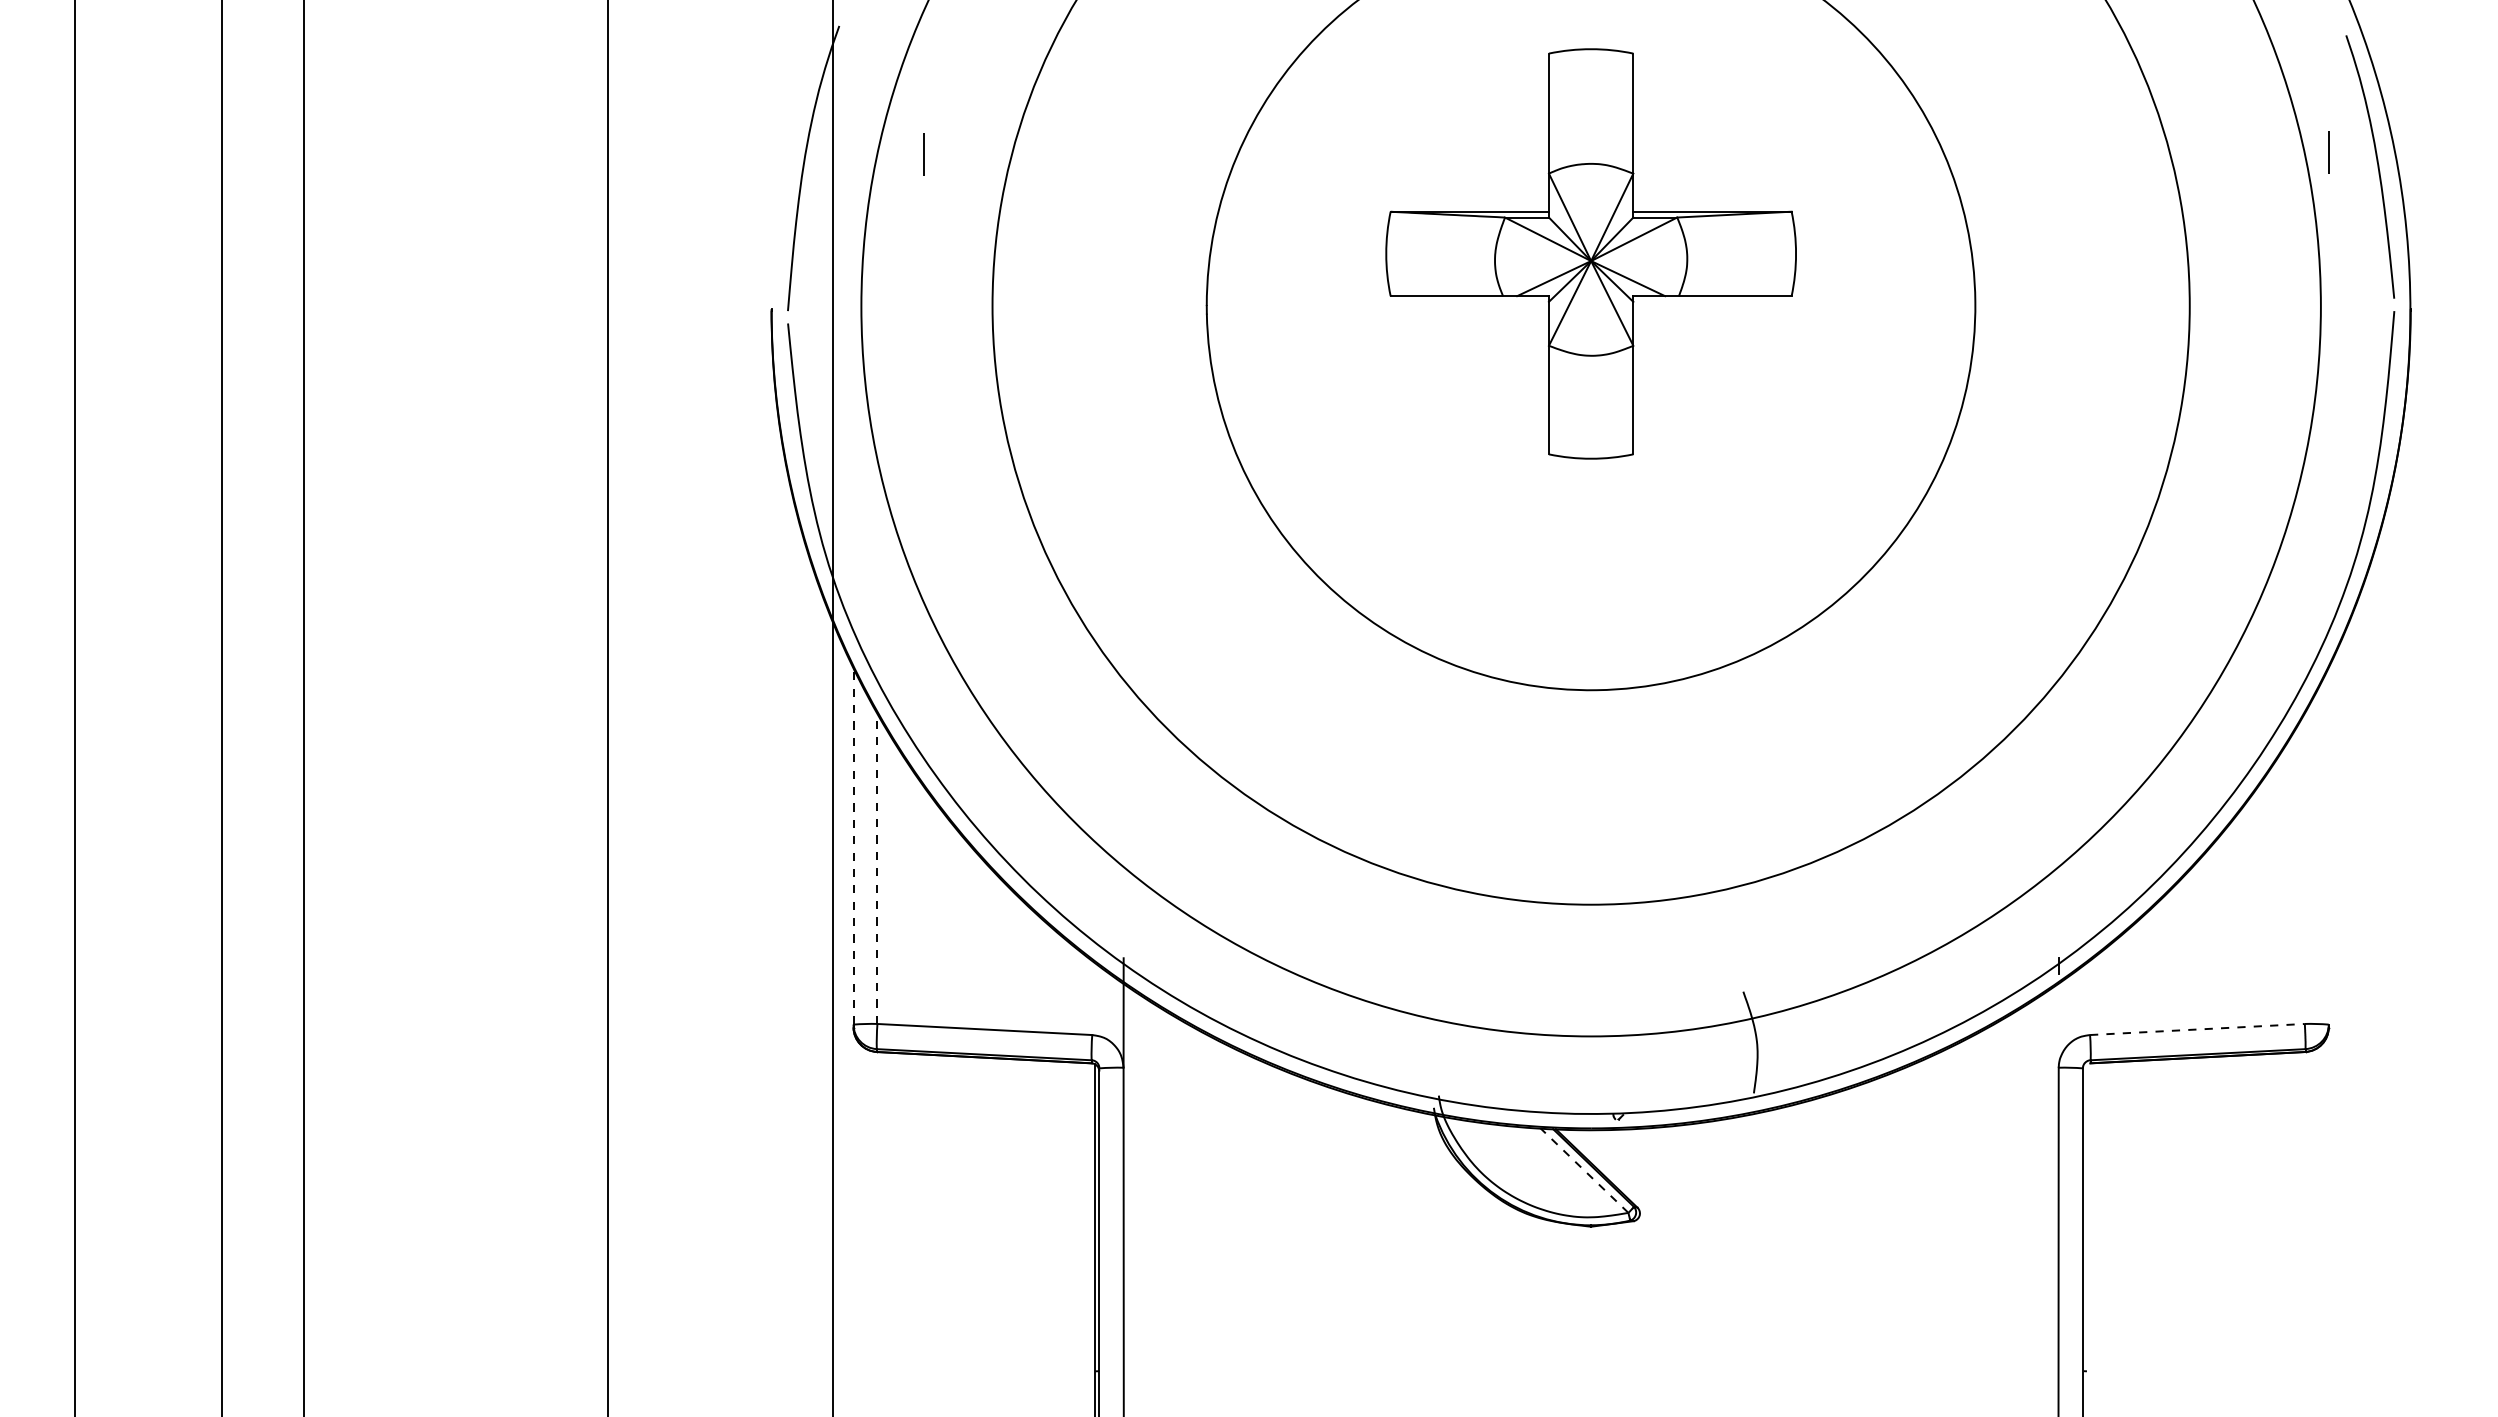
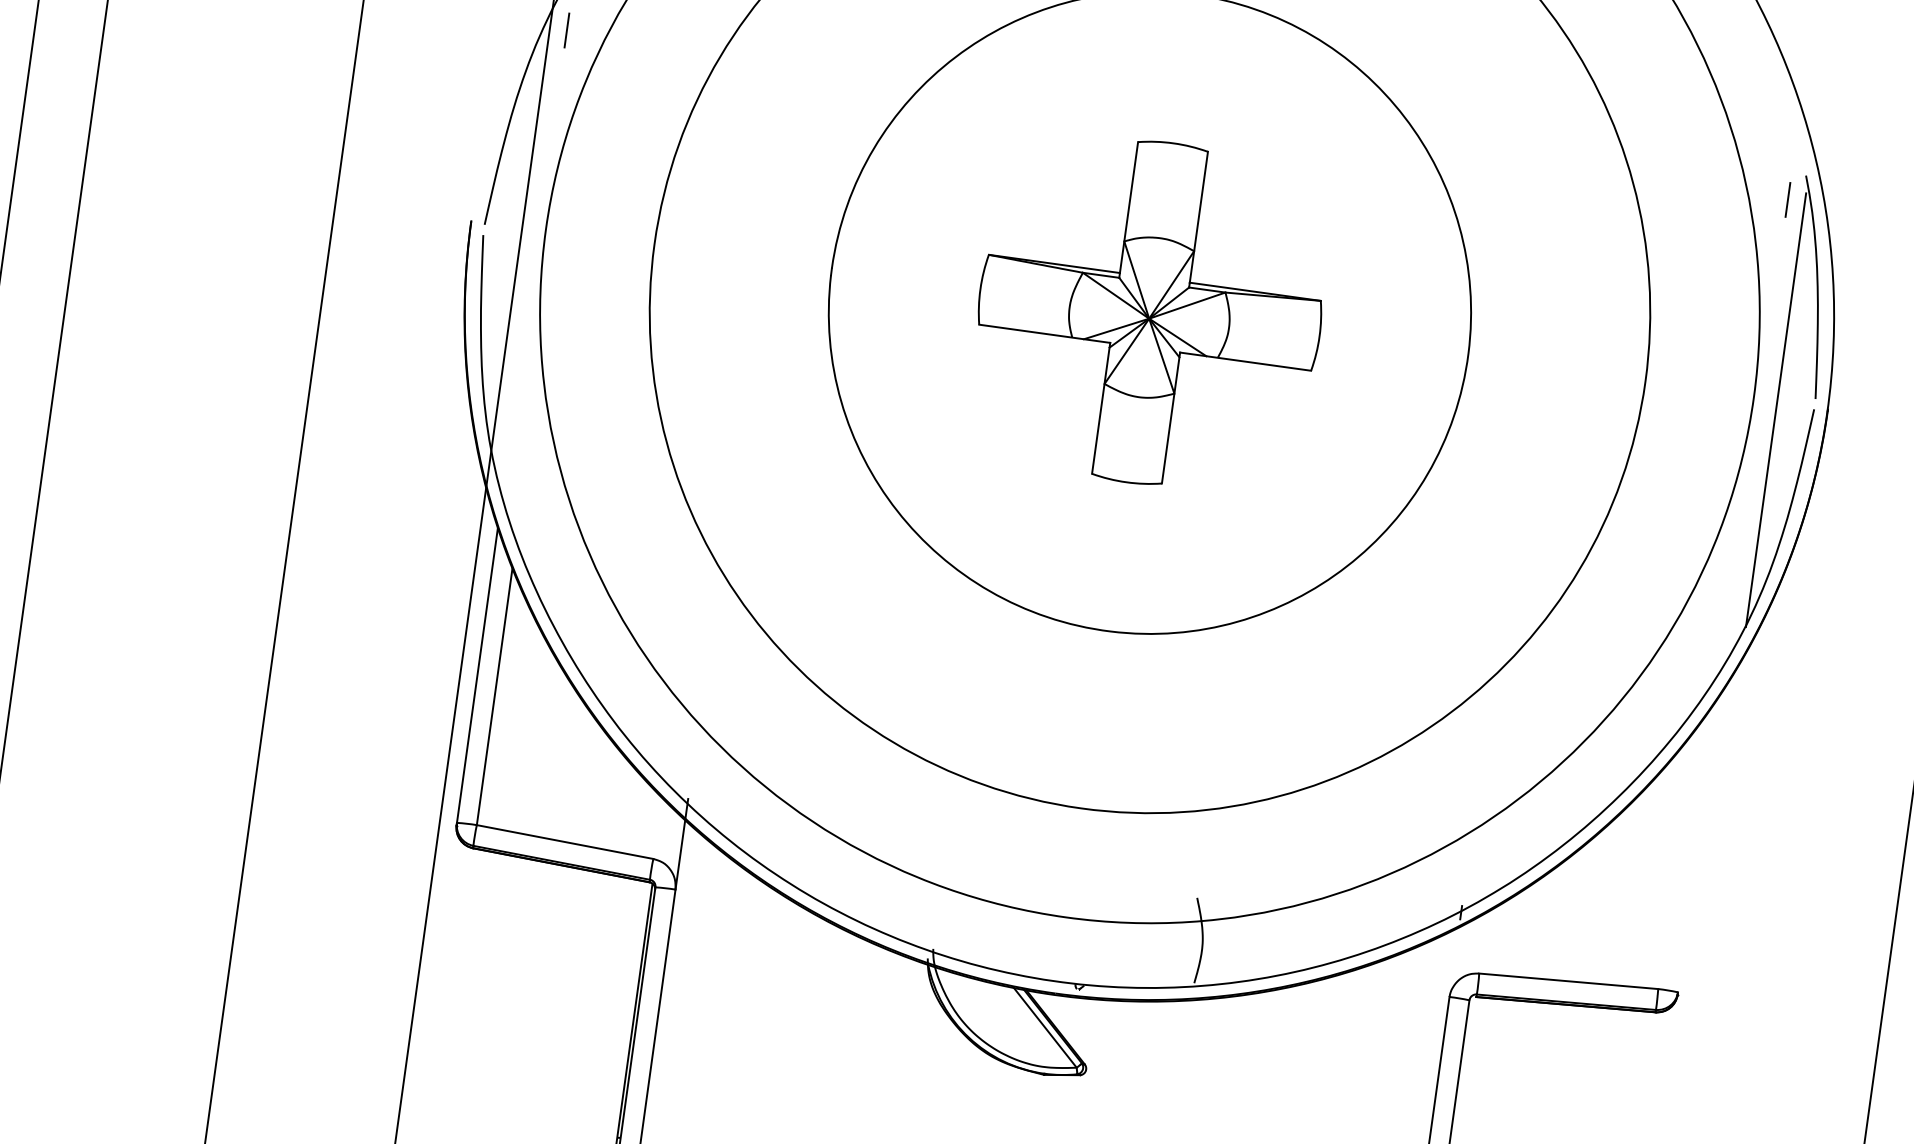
line: (2328, 152) -> (1787, 200), moved
line: (923, 154) -> (566, 30), moved
part: (1590, 253) -> (1149, 312), moved
line: (2349, 318) -> (1776, 410), added
line: (853, 845) -> (477, 674), dashed -> solid
line: (877, 868) -> (494, 696), dashed -> solid
line: (2197, 1029) -> (1568, 981), dashed -> solid
line: (1584, 1170) -> (1045, 1027), dashed -> solid

